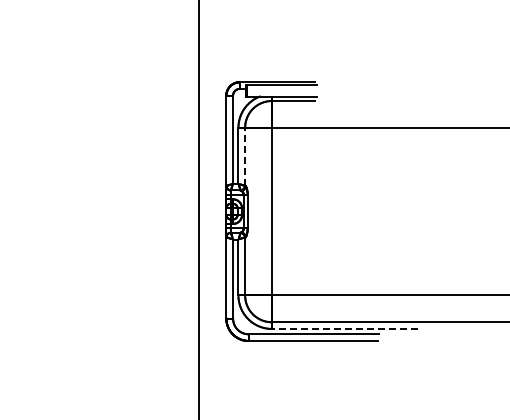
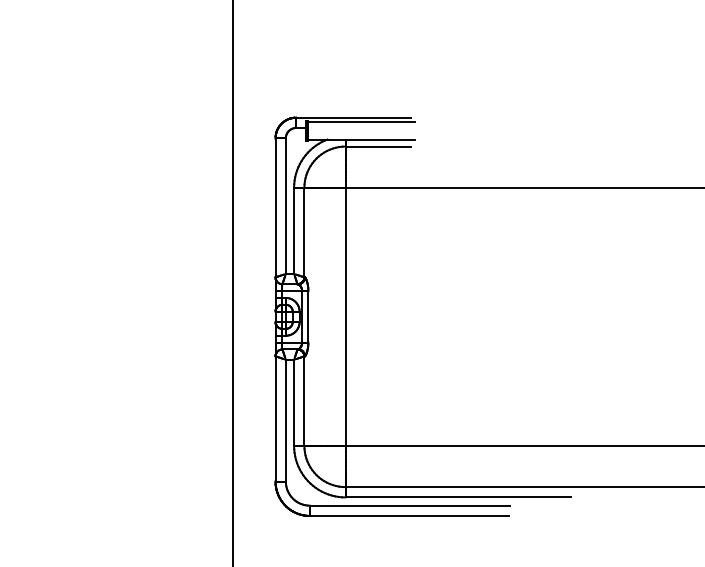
line: (245, 156) -> (304, 231), dashed -> solid
line: (344, 328) -> (457, 496), dashed -> solid

